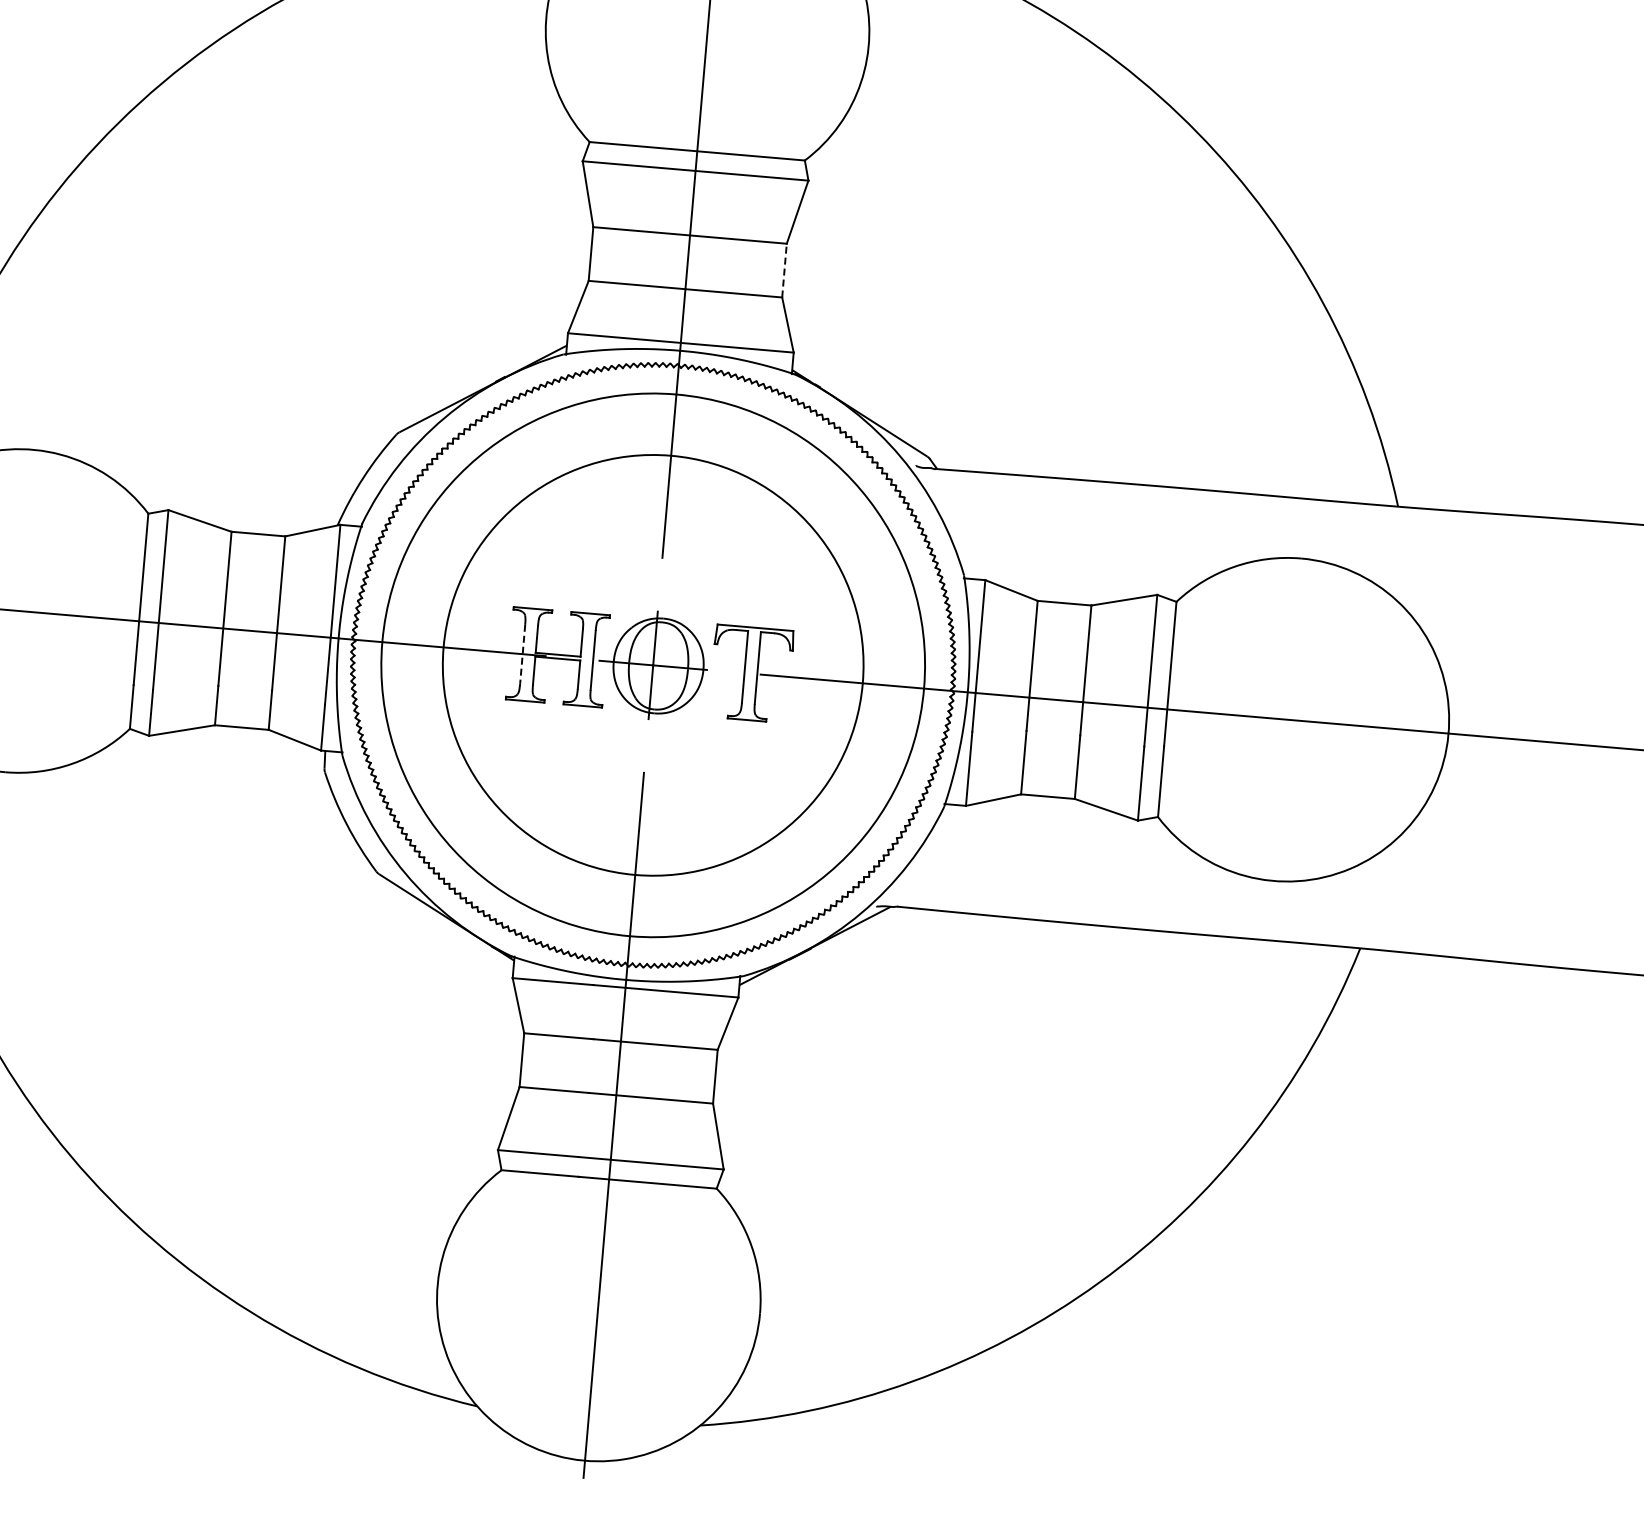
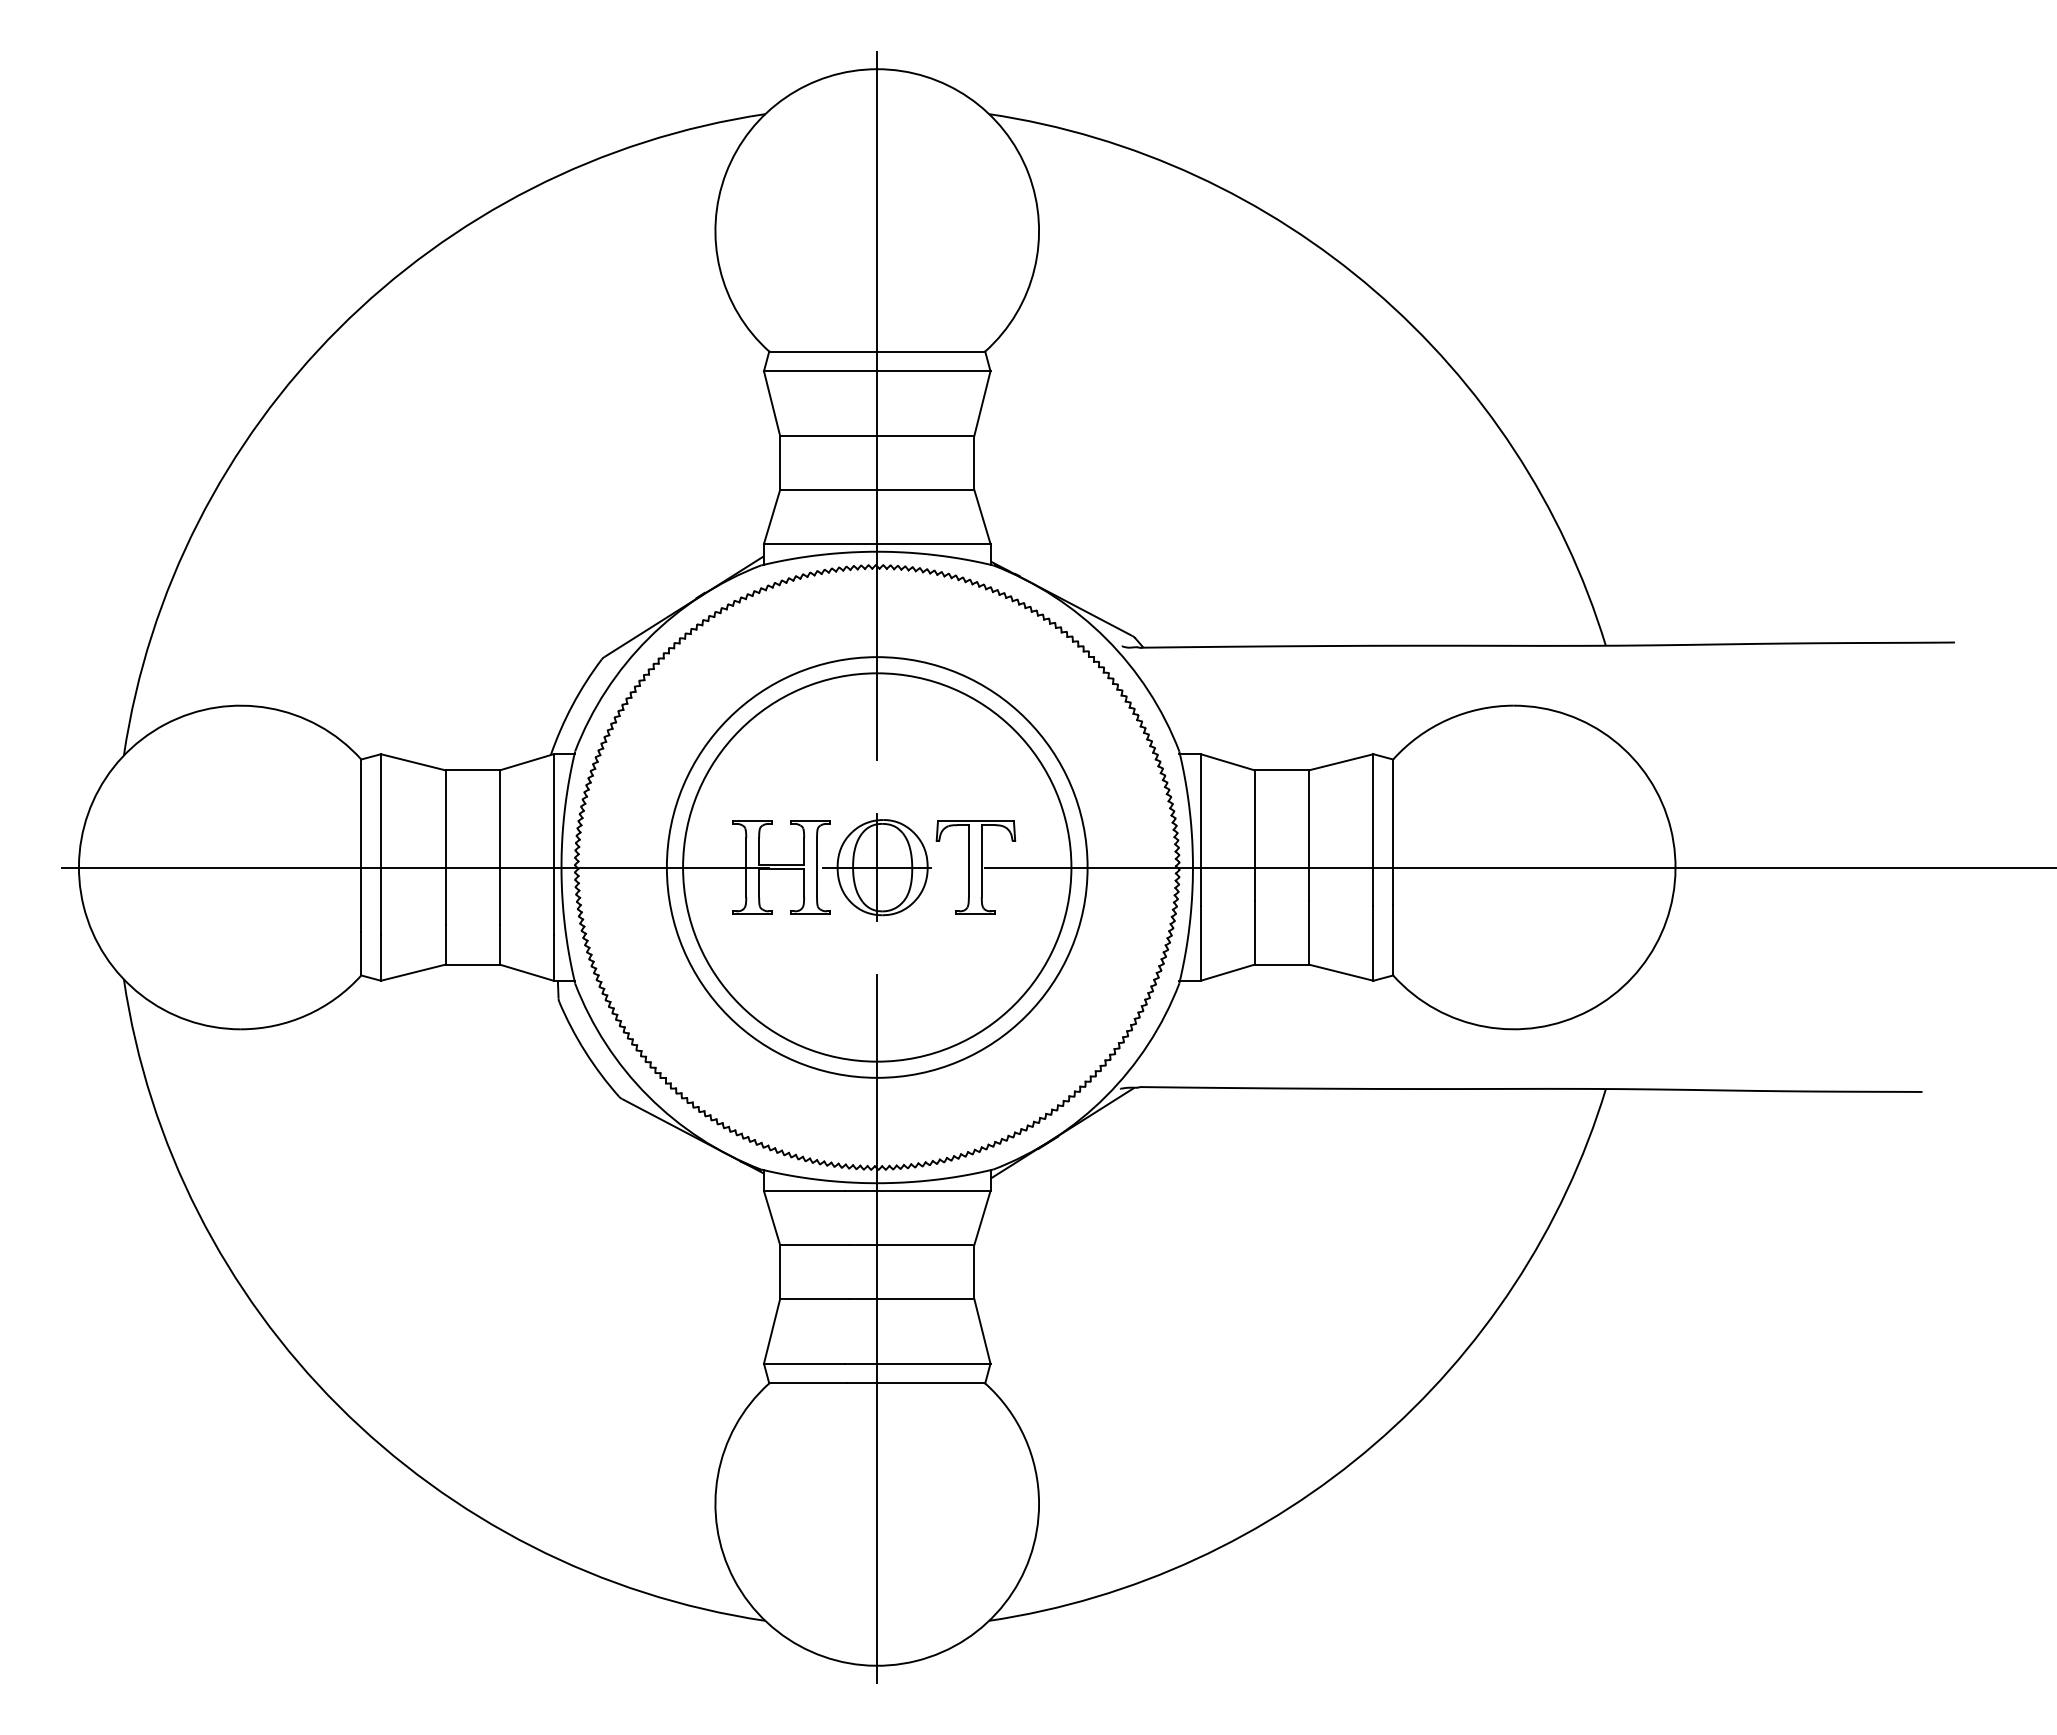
line: (784, 270) -> (974, 462), dashed -> solid
line: (522, 654) -> (746, 867), dashed -> solid
circle: (653, 665) -> (877, 867), size x0.71

